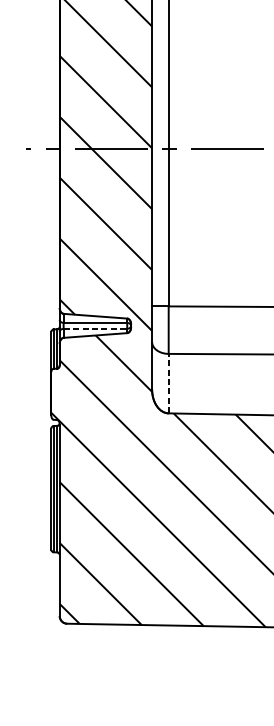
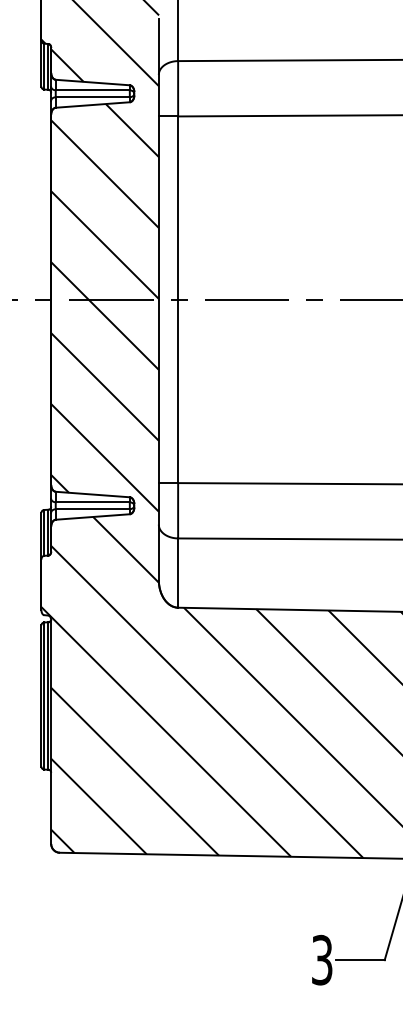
line: (95, 329) -> (92, 509), dashed -> solid
line: (169, 384) -> (178, 573), dashed -> solid

